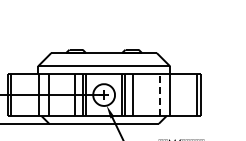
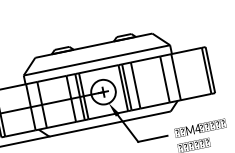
line: (159, 95) -> (164, 79), dashed -> solid

